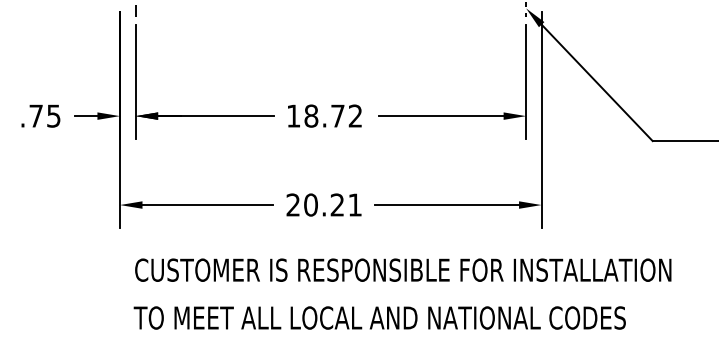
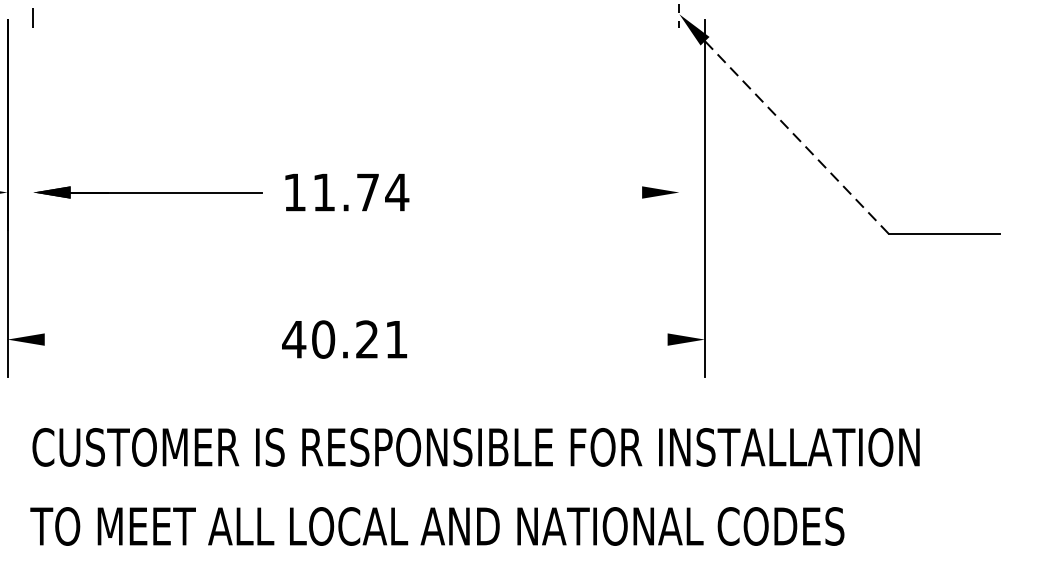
line: (135, 81) -> (33, 135), removed
line: (526, 81) -> (679, 135), removed
line: (597, 83) -> (797, 138), solid -> dashed
text: (333, 115) -> (360, 191), 18.72 -> 11.74
line: (440, 116) -> (537, 193), removed
text: (292, 204) -> (292, 338), 20.21 -> 40.21
line: (207, 205) -> (152, 340), removed
line: (446, 205) -> (547, 340), removed

